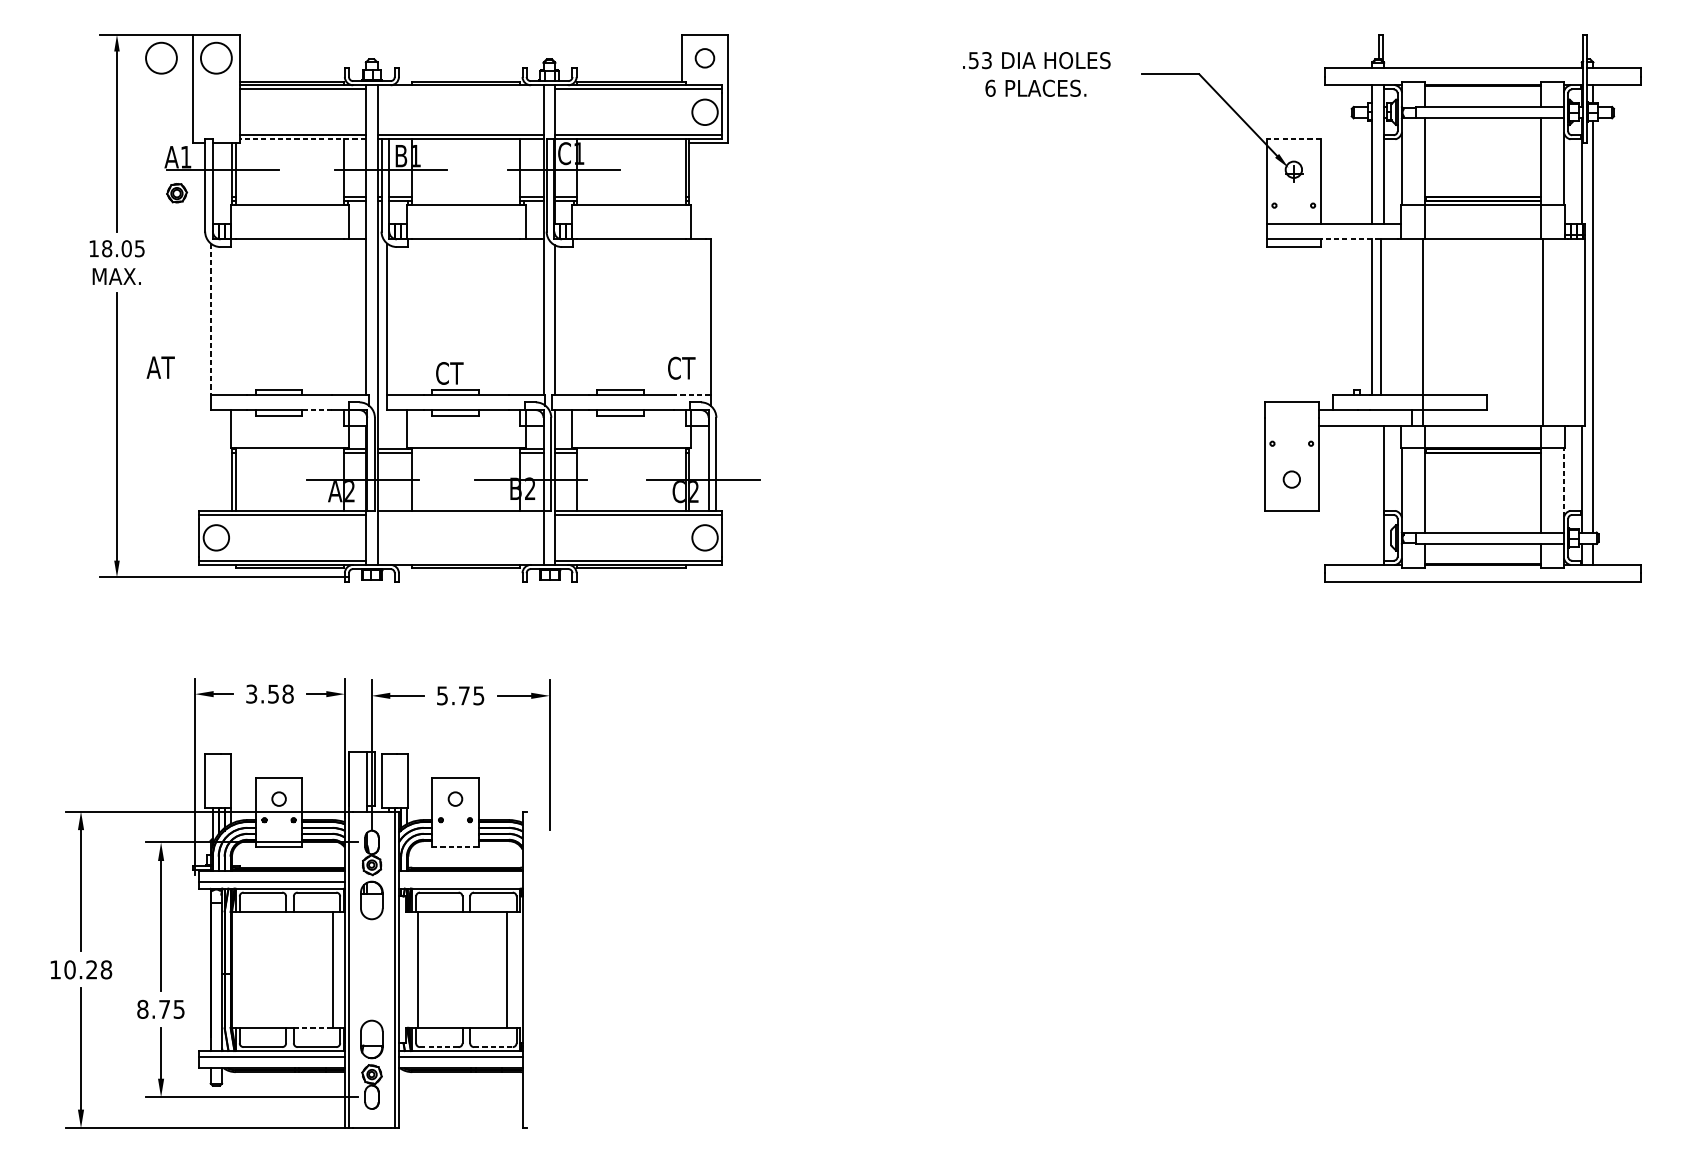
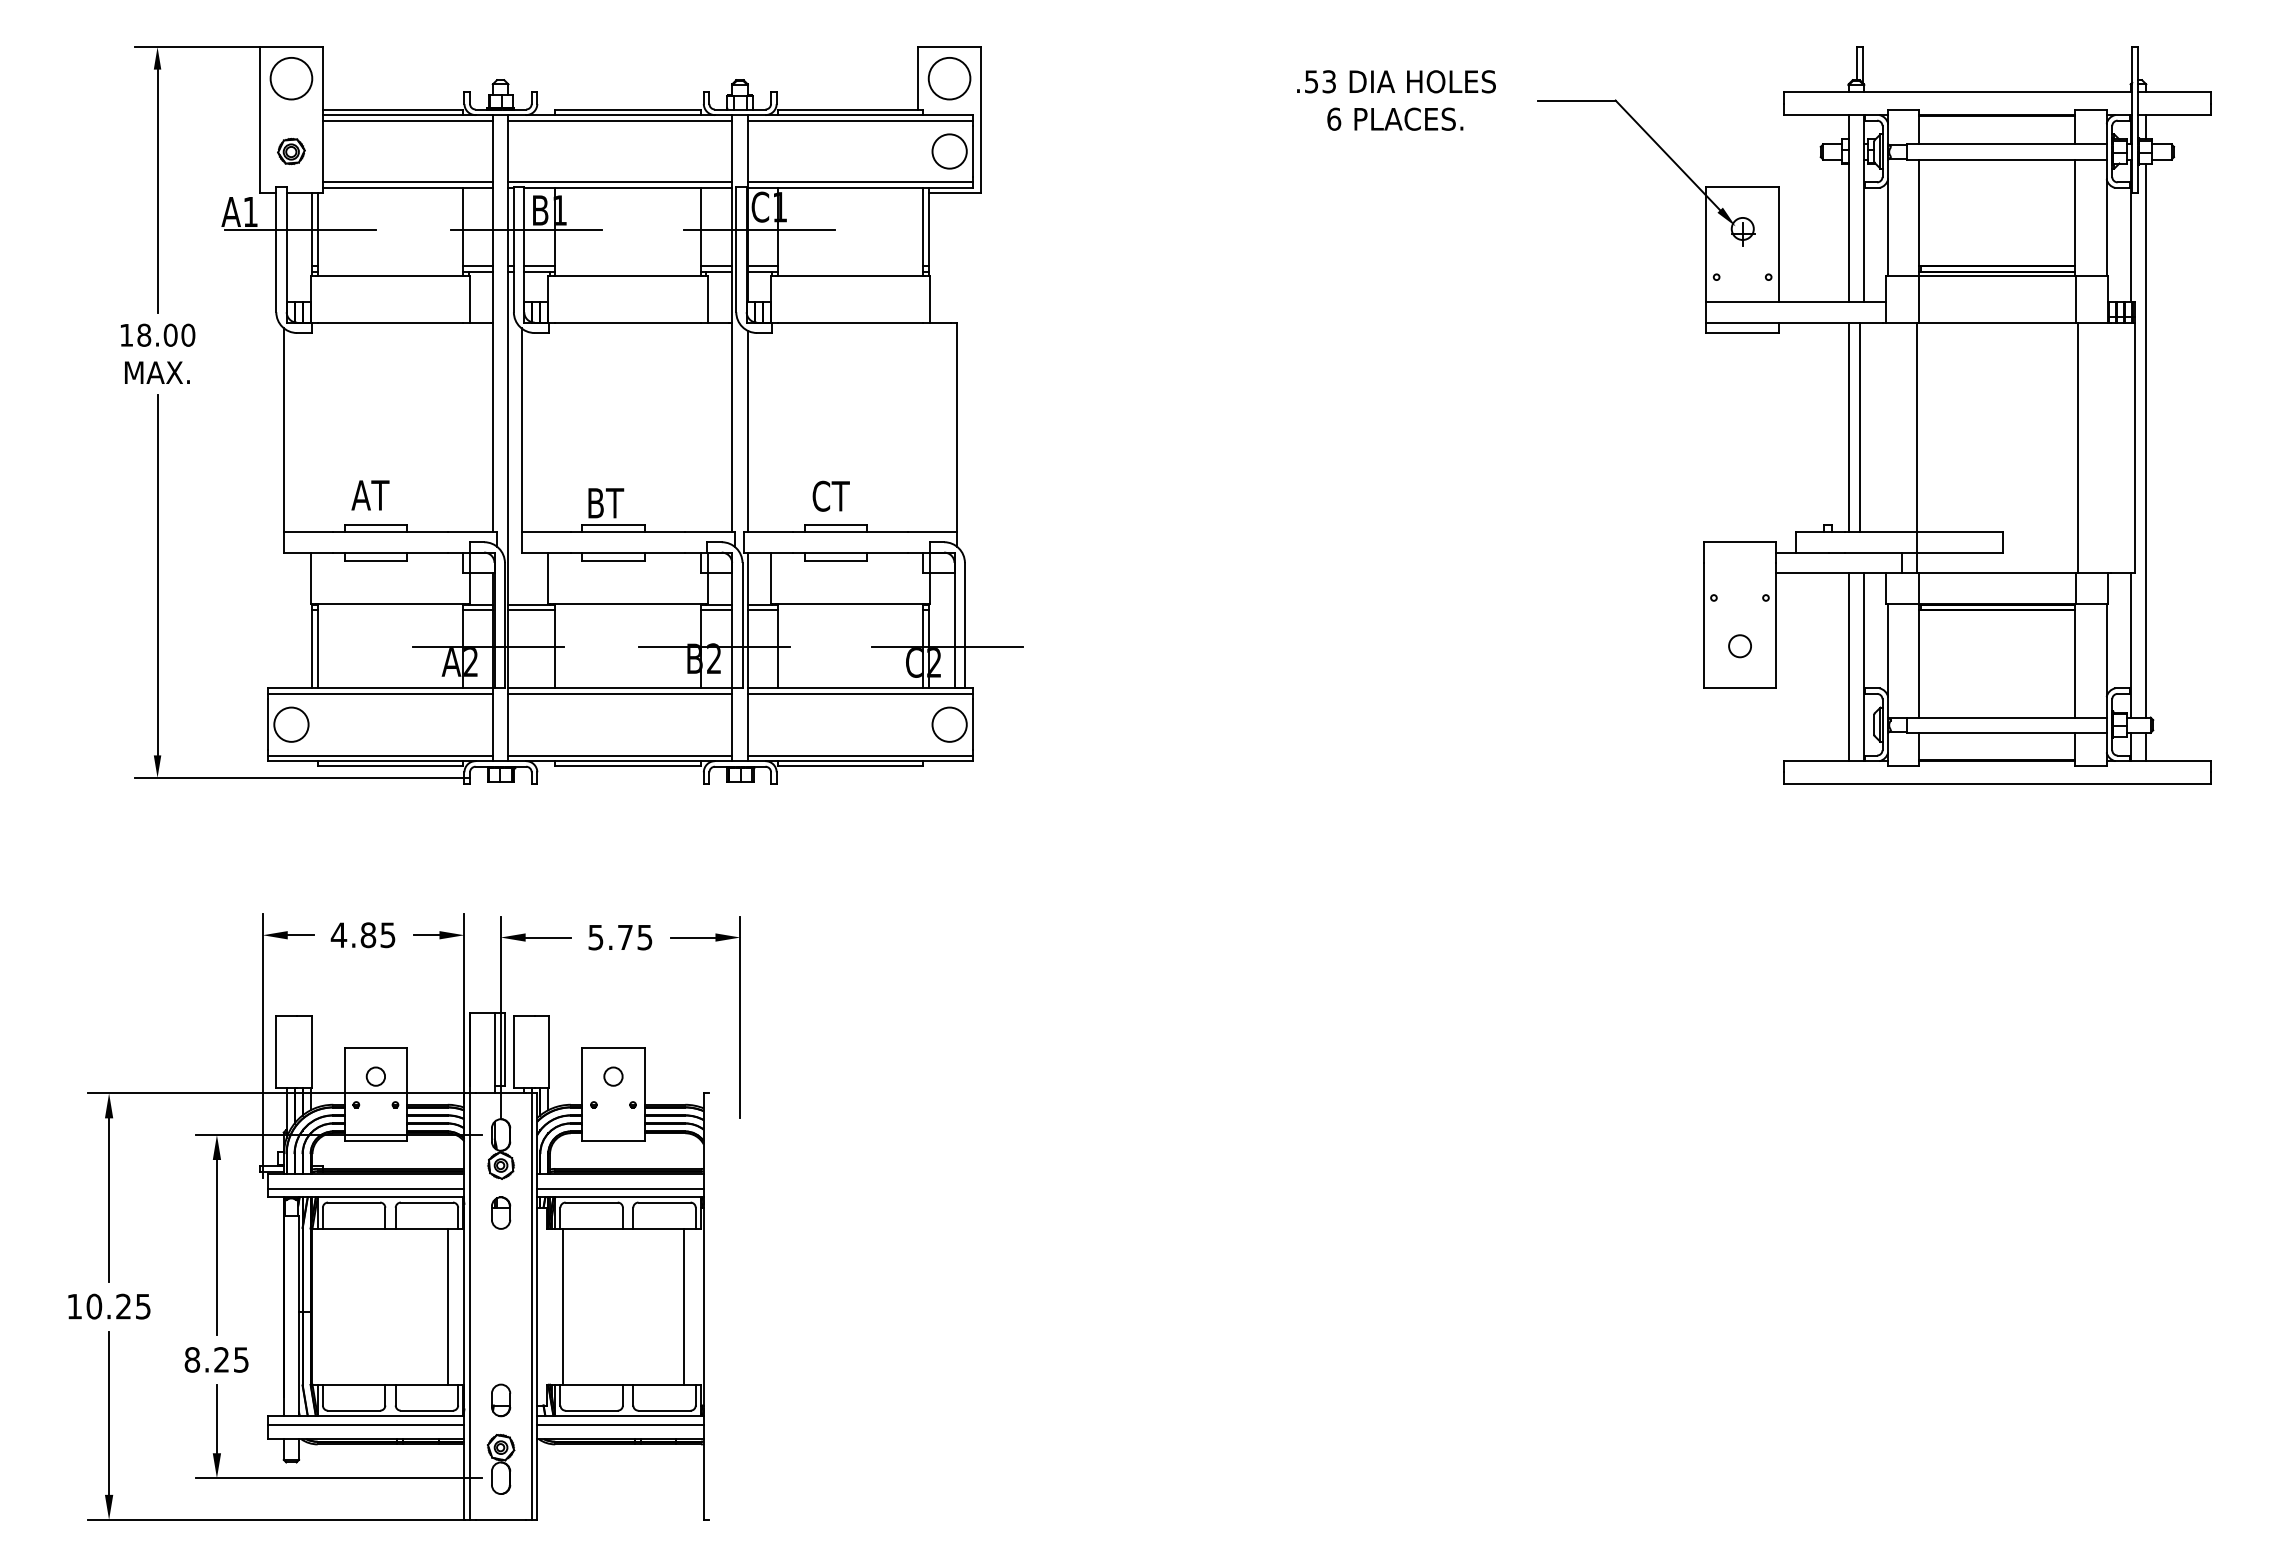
circle: (161, 58) -> (217, 78), removed
circle: (704, 58) -> (949, 78), size x1.67
line: (460, 89) -> (620, 120), added
line: (302, 139) -> (407, 187), dashed -> solid
line: (1293, 139) -> (1742, 187), dashed -> solid
part: (177, 193) -> (291, 151), moved
line: (1350, 239) -> (1818, 322), dashed -> solid
text: (139, 248) -> (188, 334), 18.05 -> 18.00
line: (211, 319) -> (284, 430), dashed -> solid
text: (160, 367) -> (370, 495), moved
text: (681, 367) -> (830, 495), moved
text: (449, 372) -> (605, 502), CT -> BT
line: (692, 394) -> (932, 531), dashed -> solid
line: (316, 410) -> (426, 552), dashed -> solid
line: (1563, 482) -> (2106, 650), dashed -> solid
line: (1372, 495) -> (1848, 667), added
line: (460, 514) -> (620, 693), added
line: (460, 560) -> (620, 755), added
text: (269, 694) -> (362, 935), 3.58 -> 4.85
line: (454, 847) -> (612, 1141), dashed -> solid
line: (460, 882) -> (620, 1188), added
part: (372, 899) -> (501, 1212), size x0.62
text: (105, 969) -> (142, 1306), 10.28 -> 10.25
text: (164, 1009) -> (221, 1359), 8.75 -> 8.25
line: (313, 1027) -> (422, 1384), dashed -> solid
part: (372, 1039) -> (501, 1400), size x0.62
line: (439, 1046) -> (591, 1410), dashed -> solid
line: (494, 1046) -> (665, 1410), dashed -> solid

